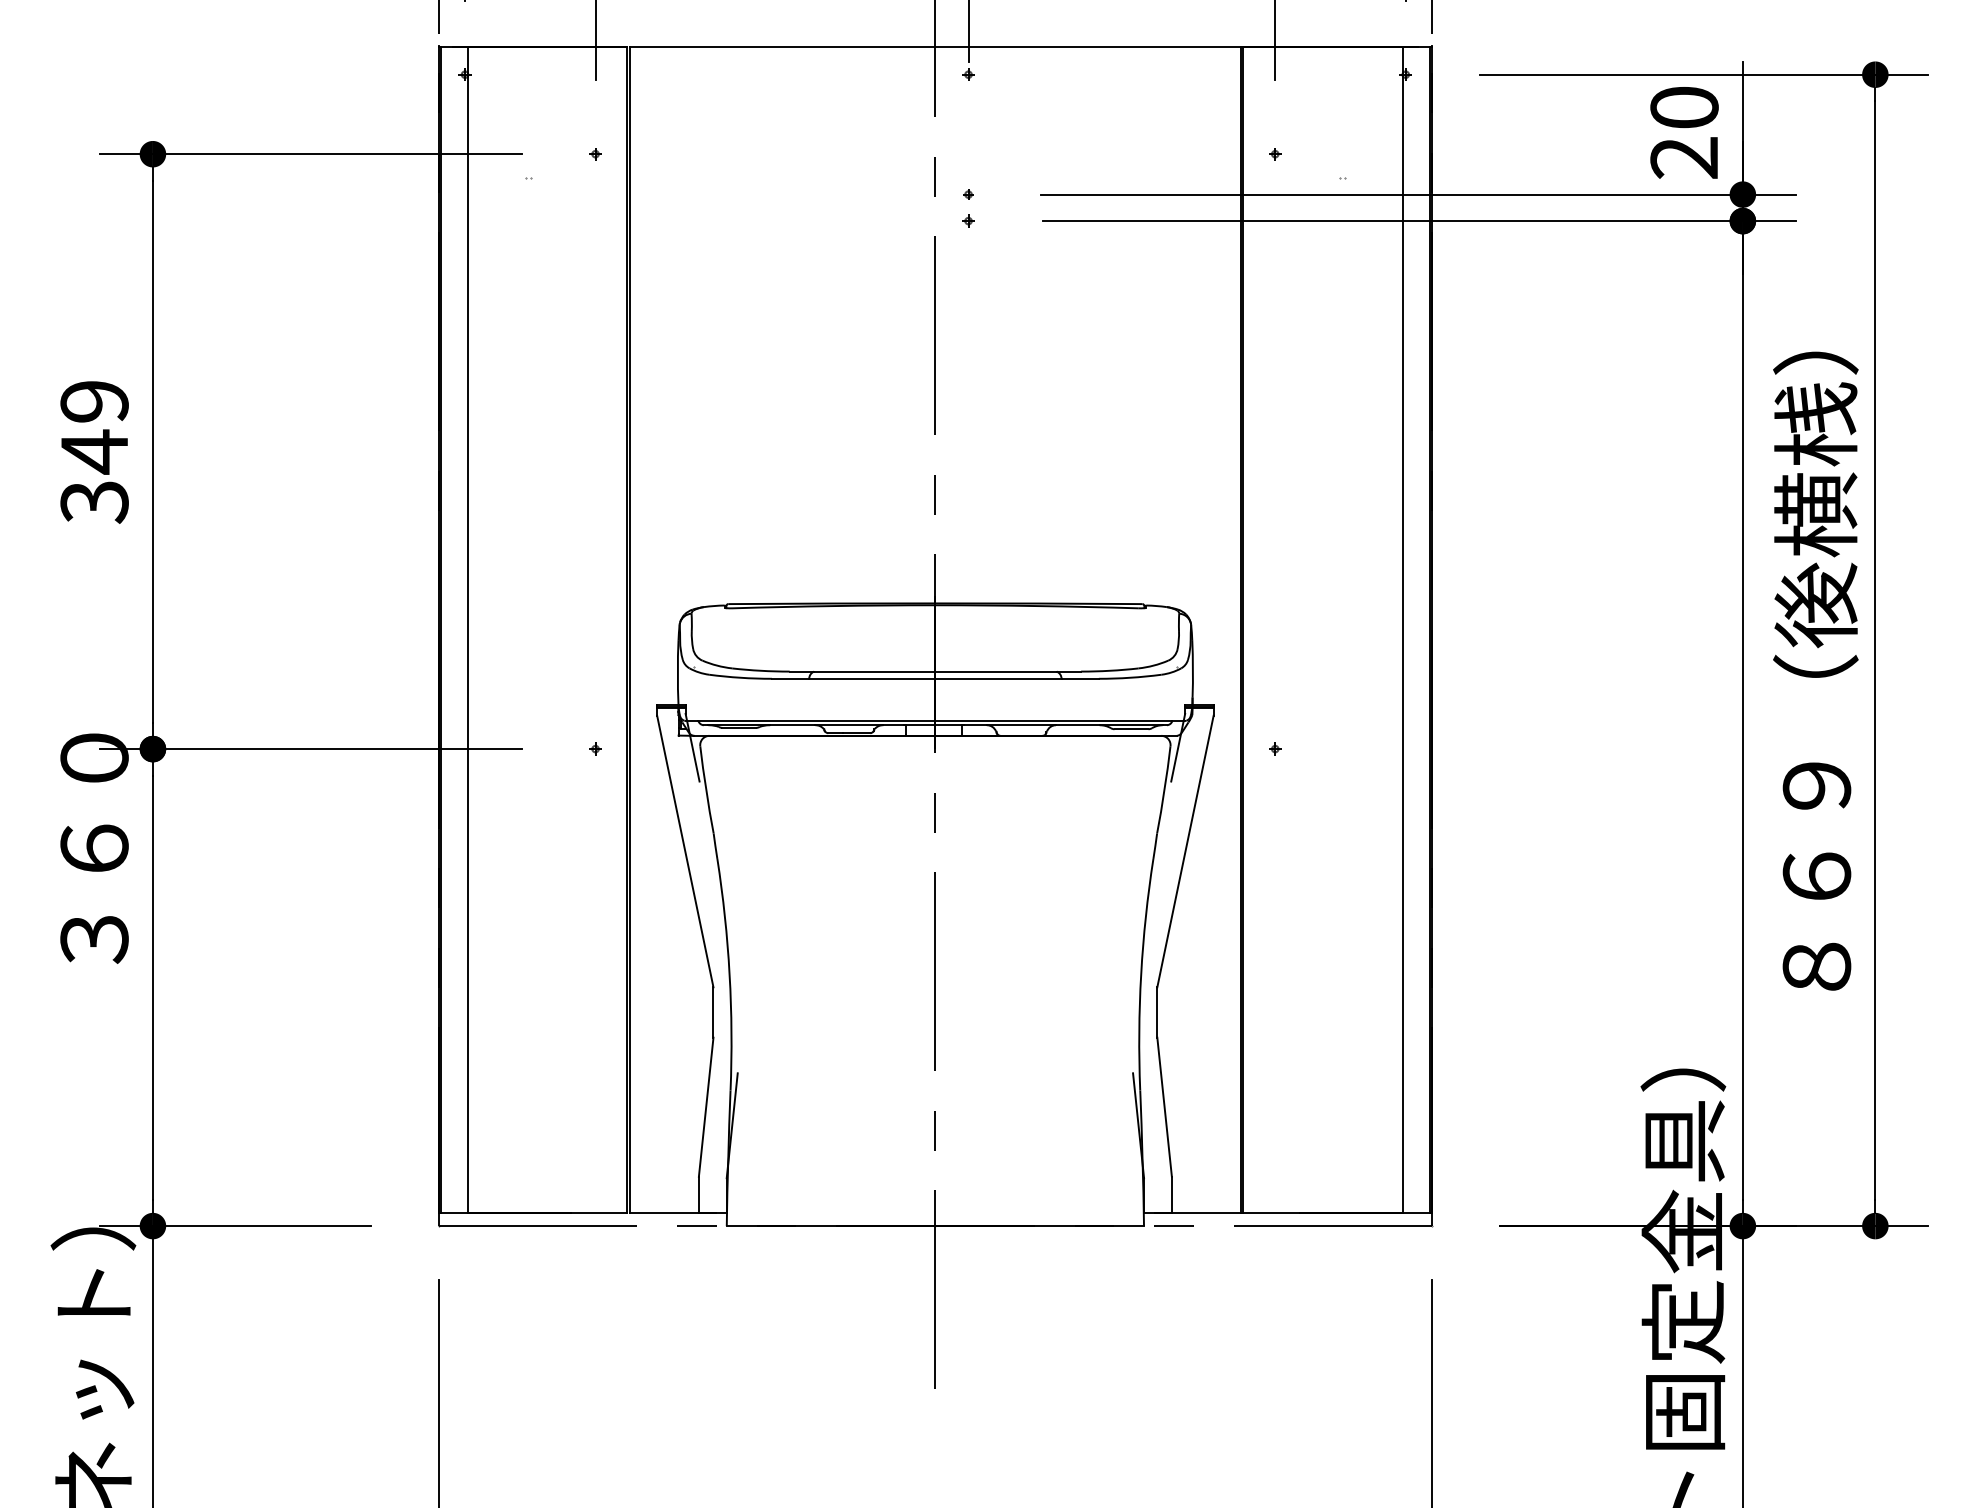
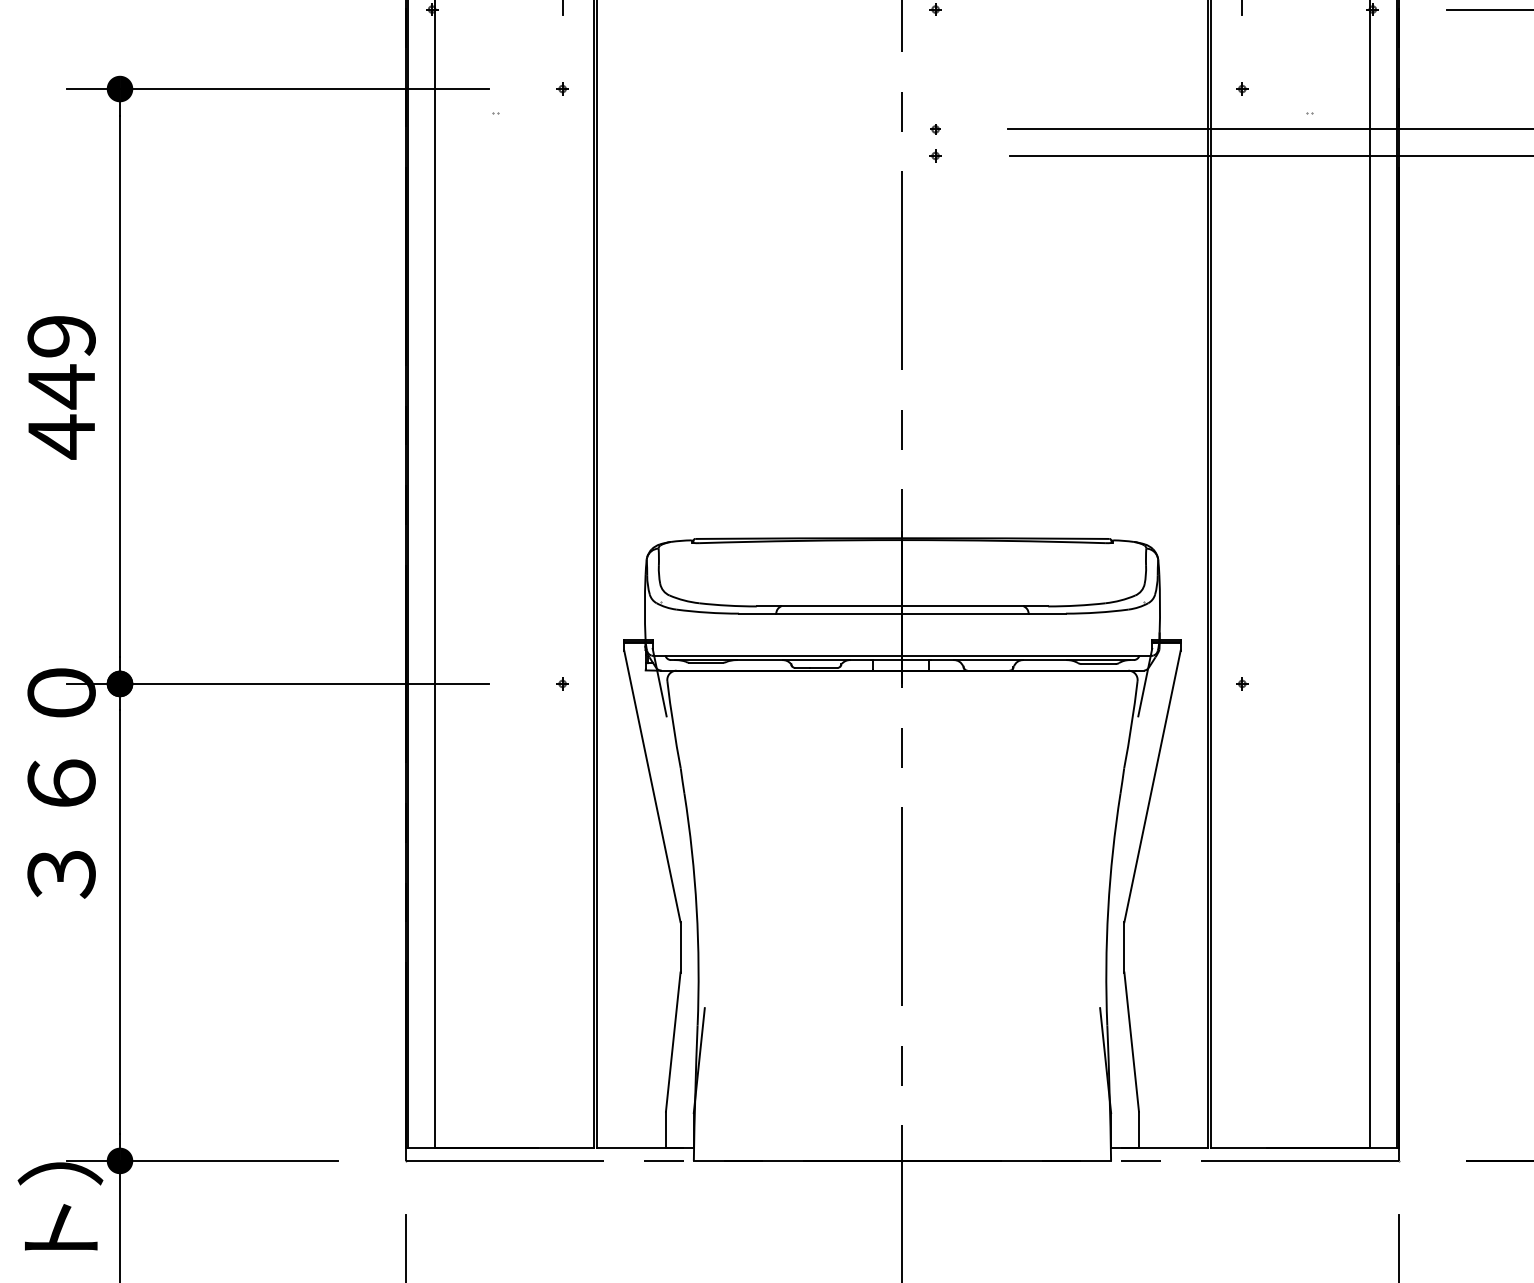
text: (94, 501) -> (61, 436), 349 -> 449

